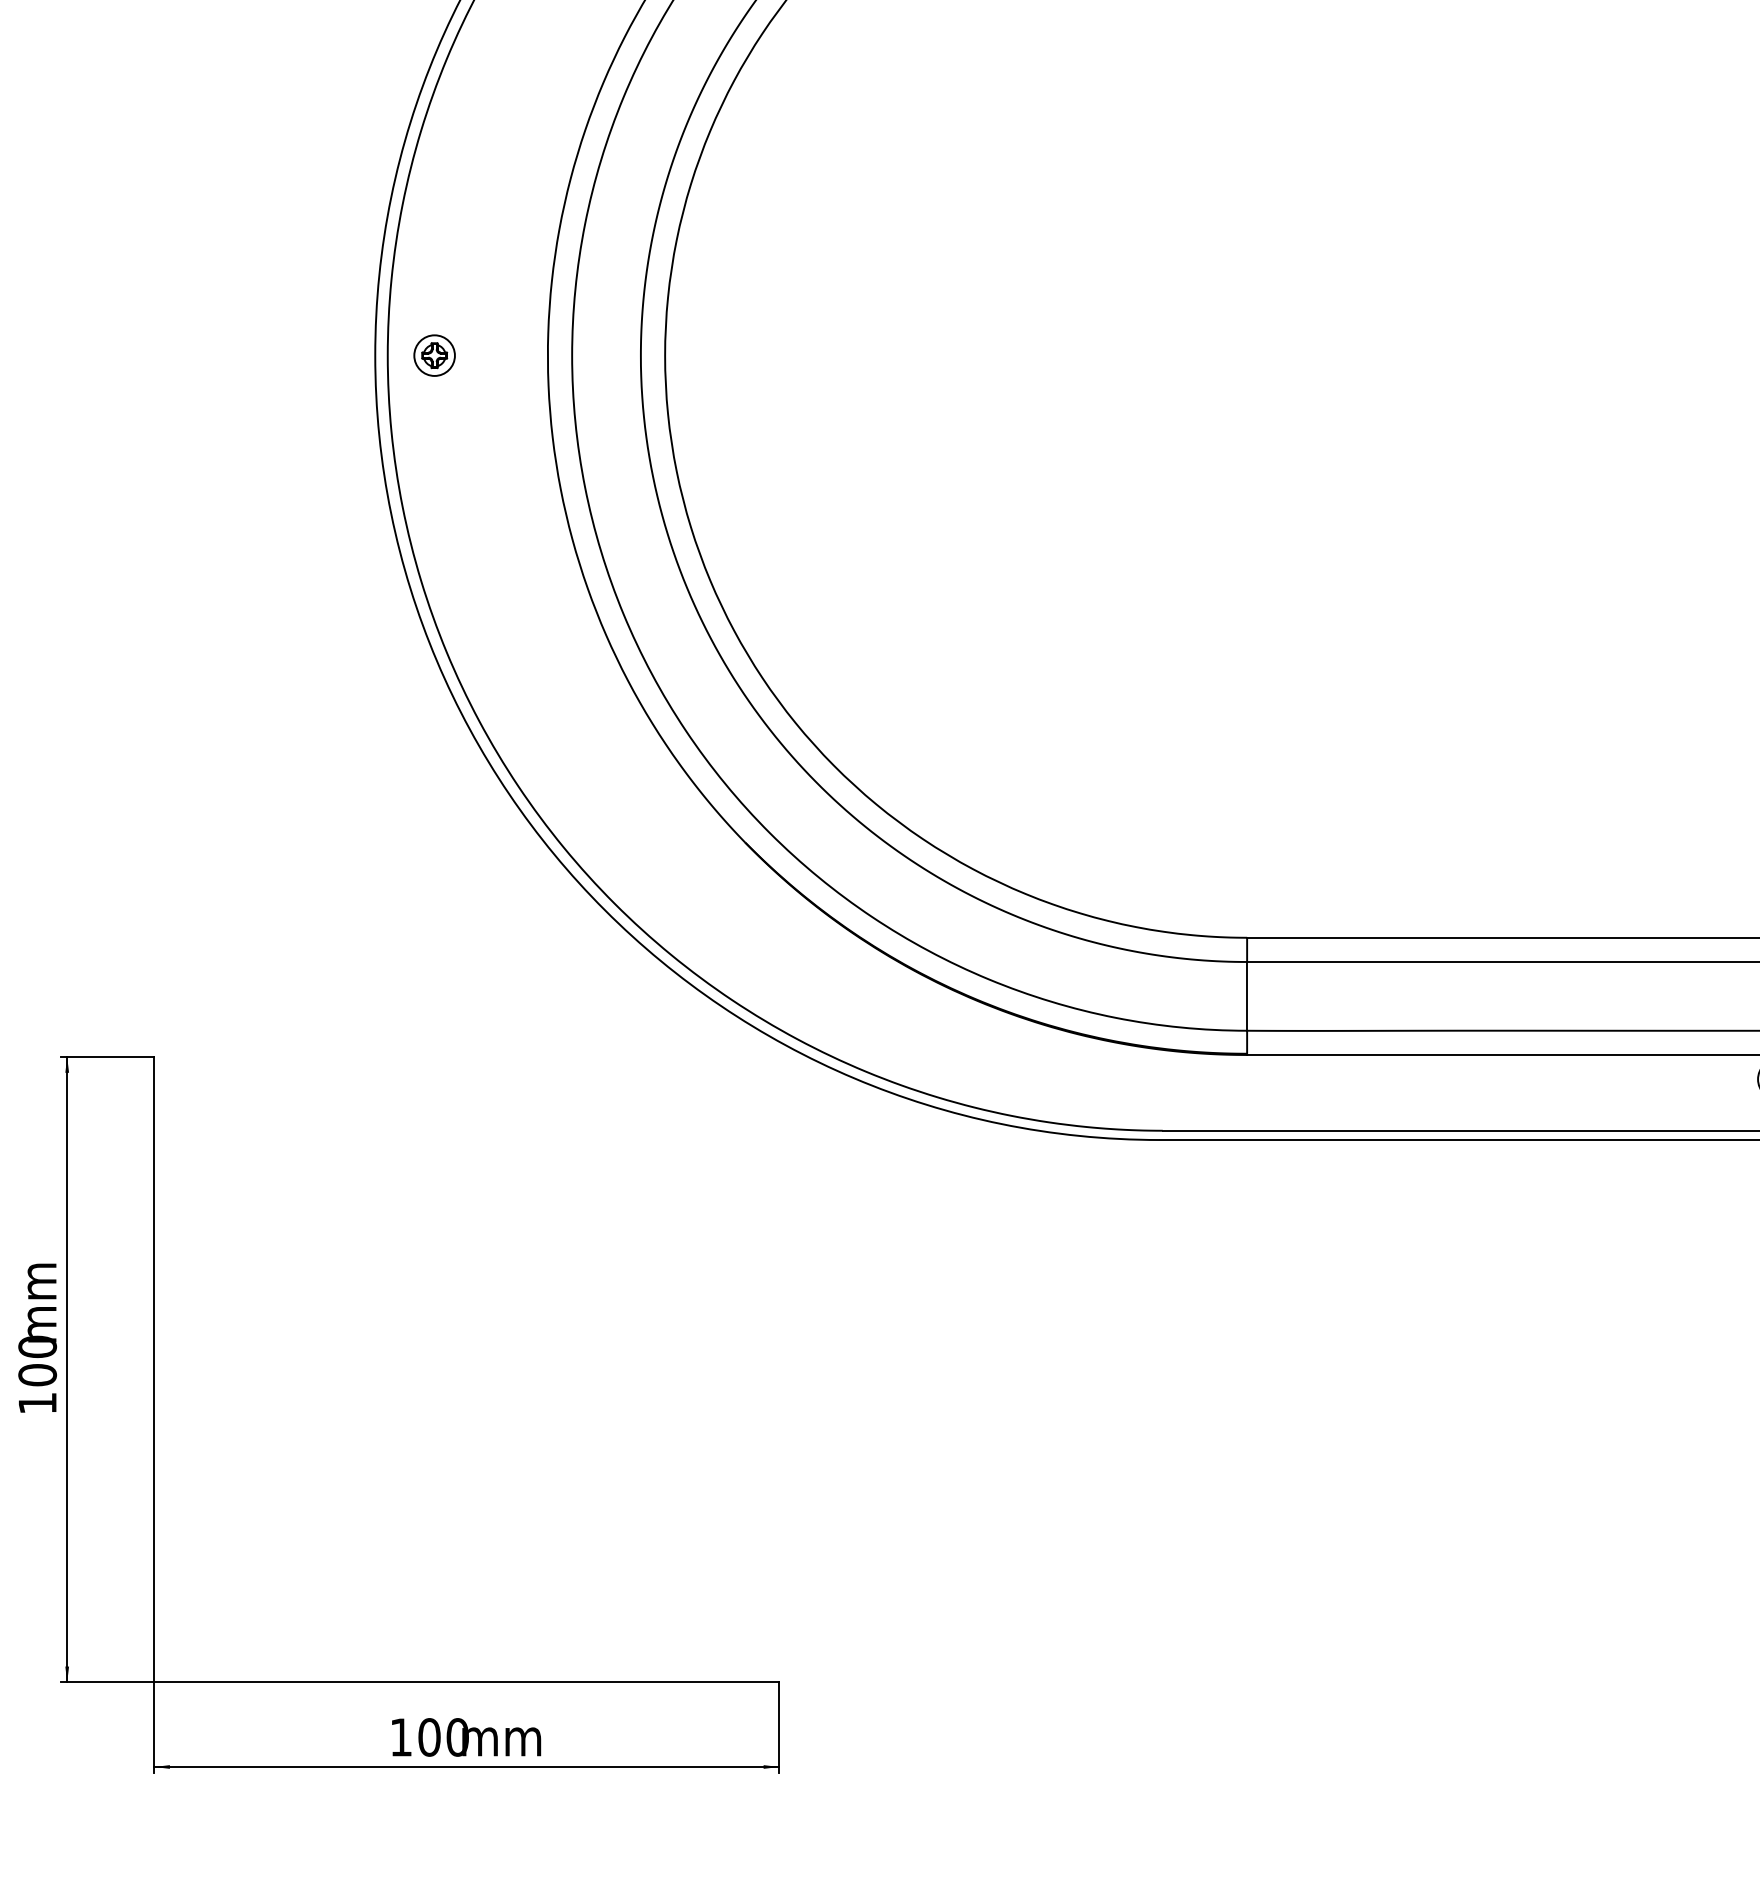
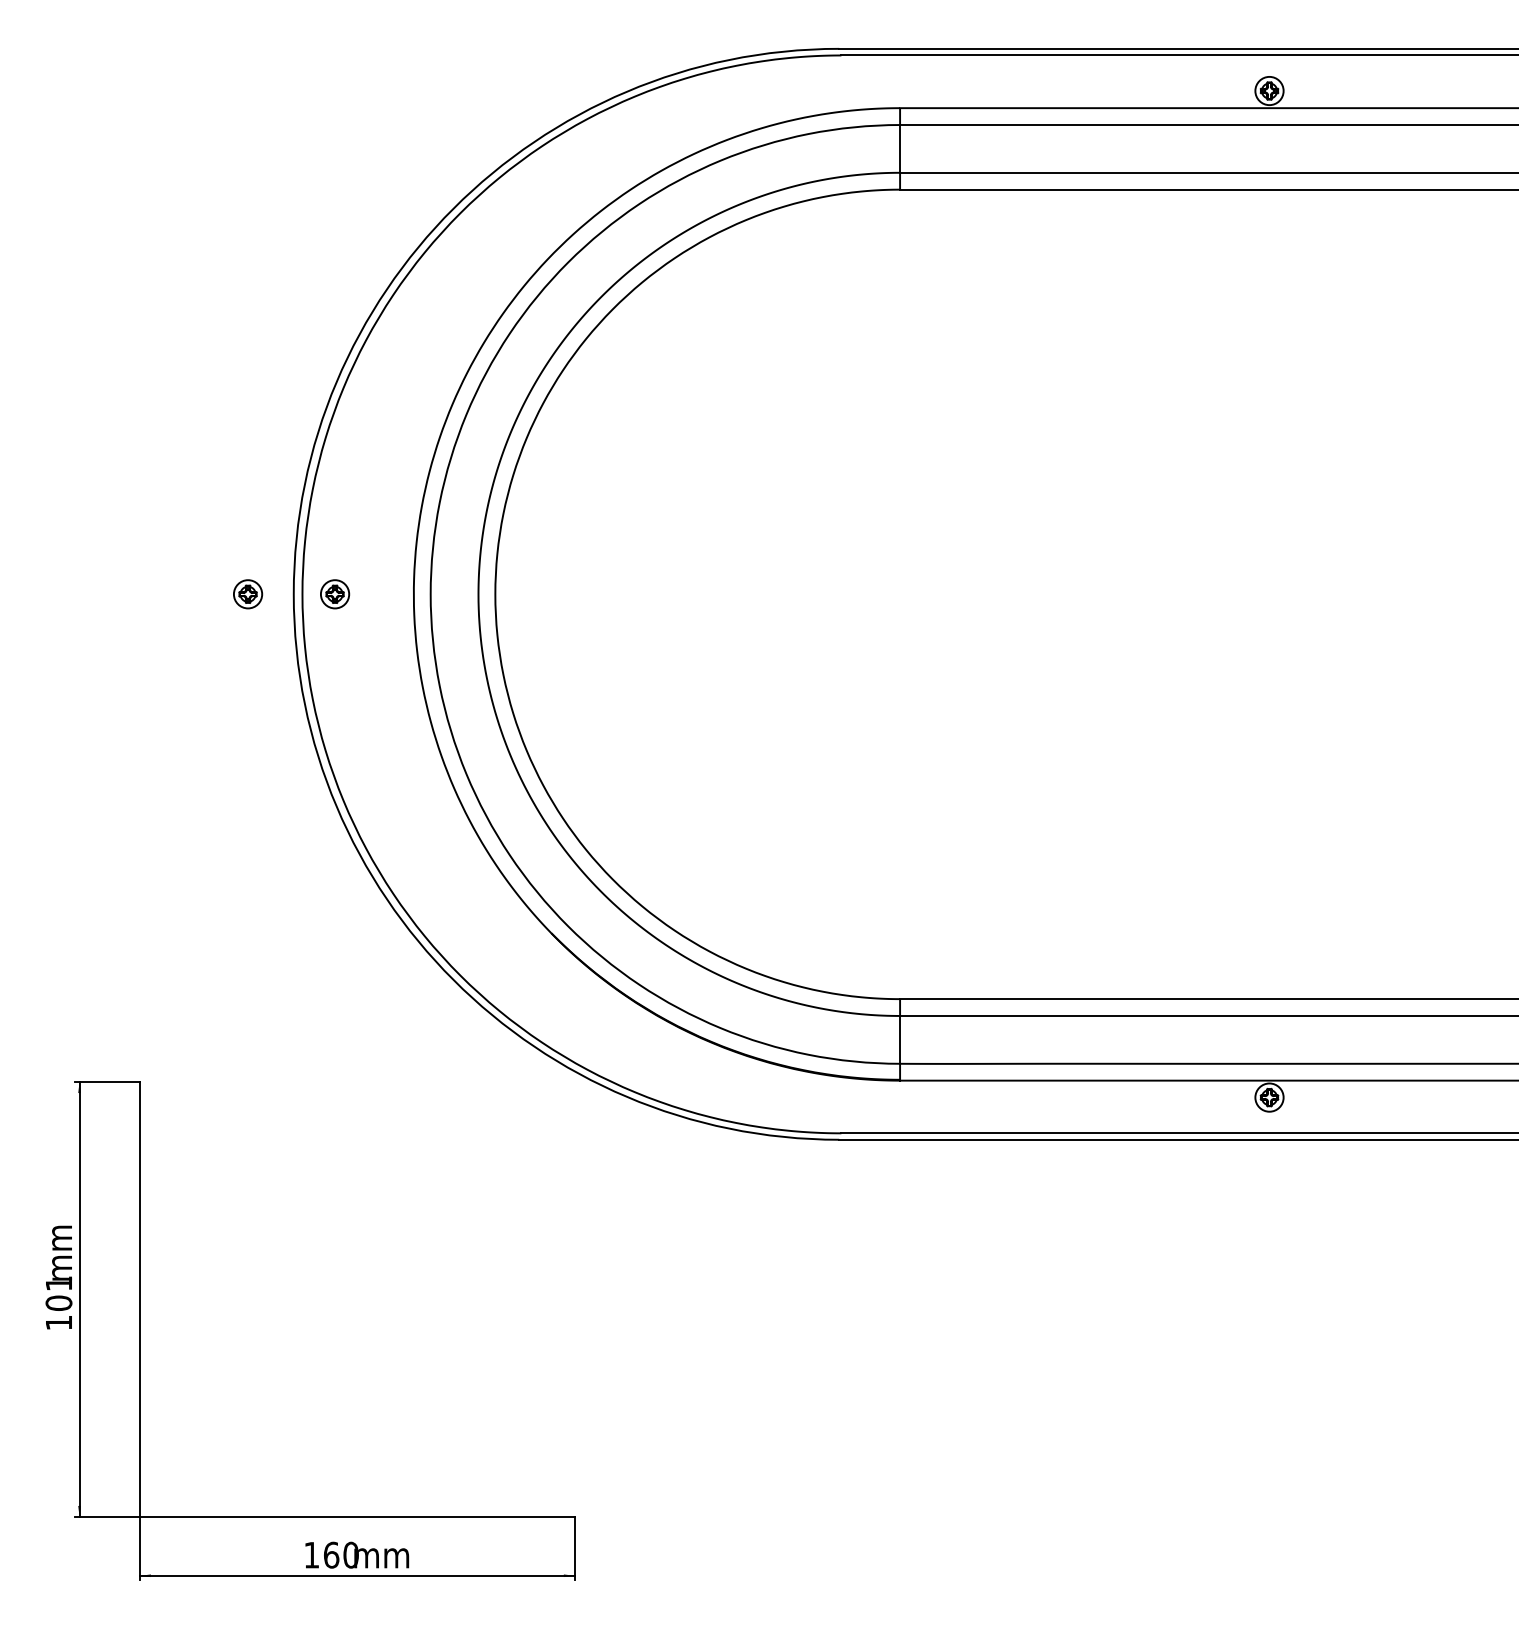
part: (310, 355) -> (248, 594), added
text: (36, 1346) -> (58, 1283), 100 -> 101
text: (429, 1736) -> (331, 1554), 100 -> 160

